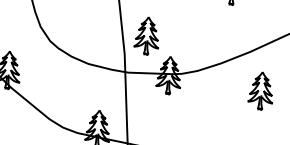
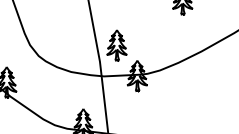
part: (260, 91) -> (212, 82), removed

